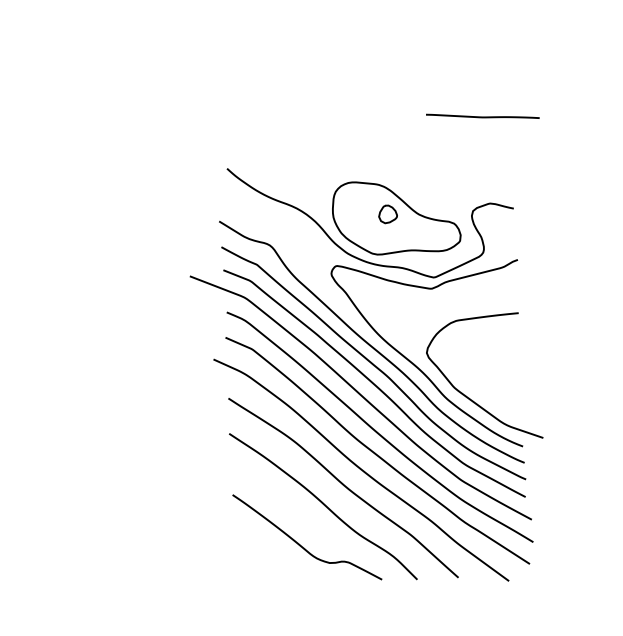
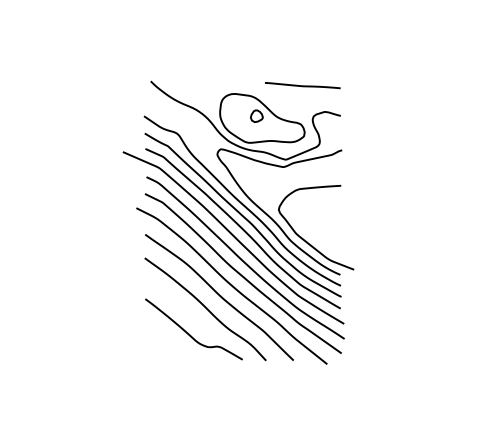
line: (482, 116) -> (302, 85), moved

